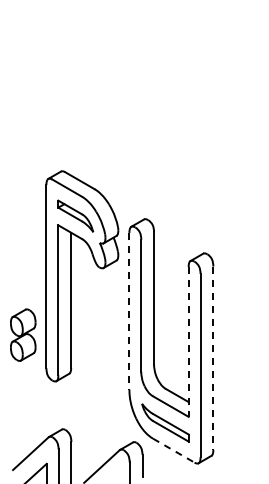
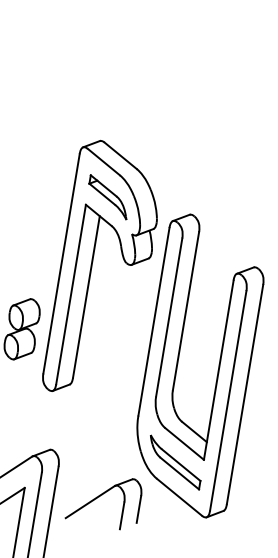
line: (129, 311) -> (153, 322), dashed -> solid
line: (188, 342) -> (218, 370), dashed -> solid
line: (213, 358) -> (245, 394), dashed -> solid
line: (173, 450) -> (179, 497), dashed -> solid

